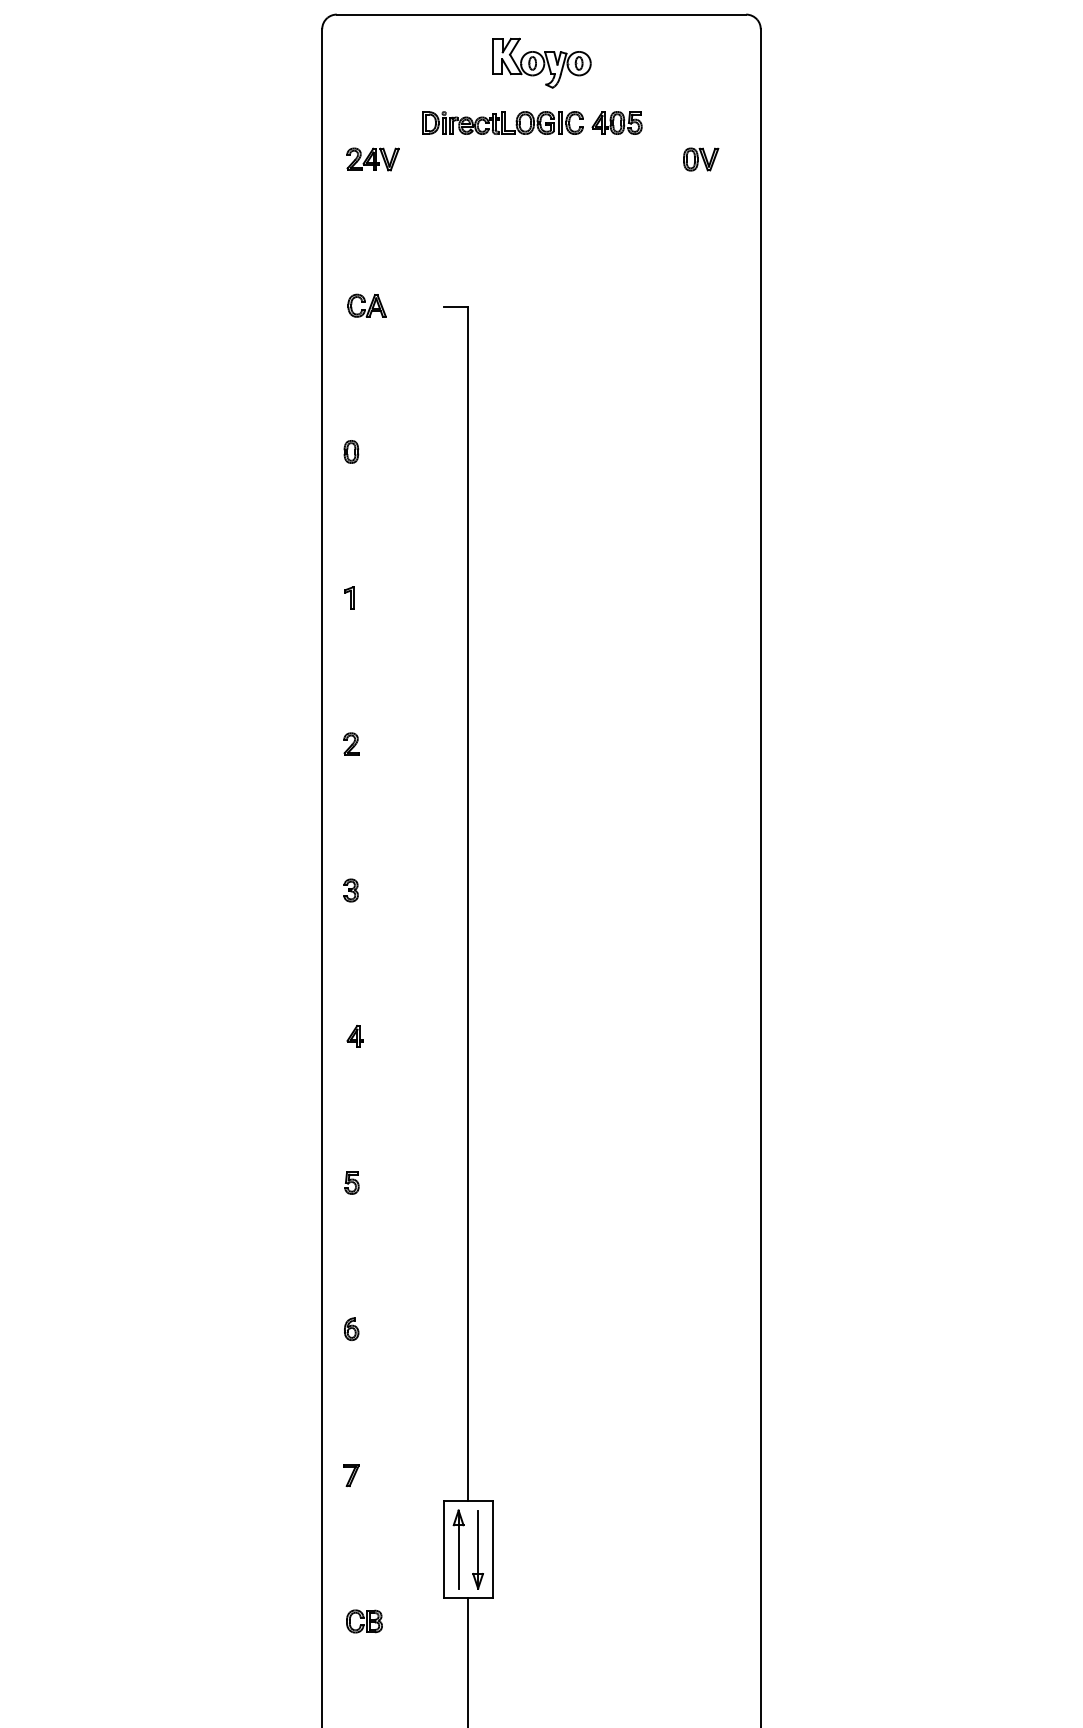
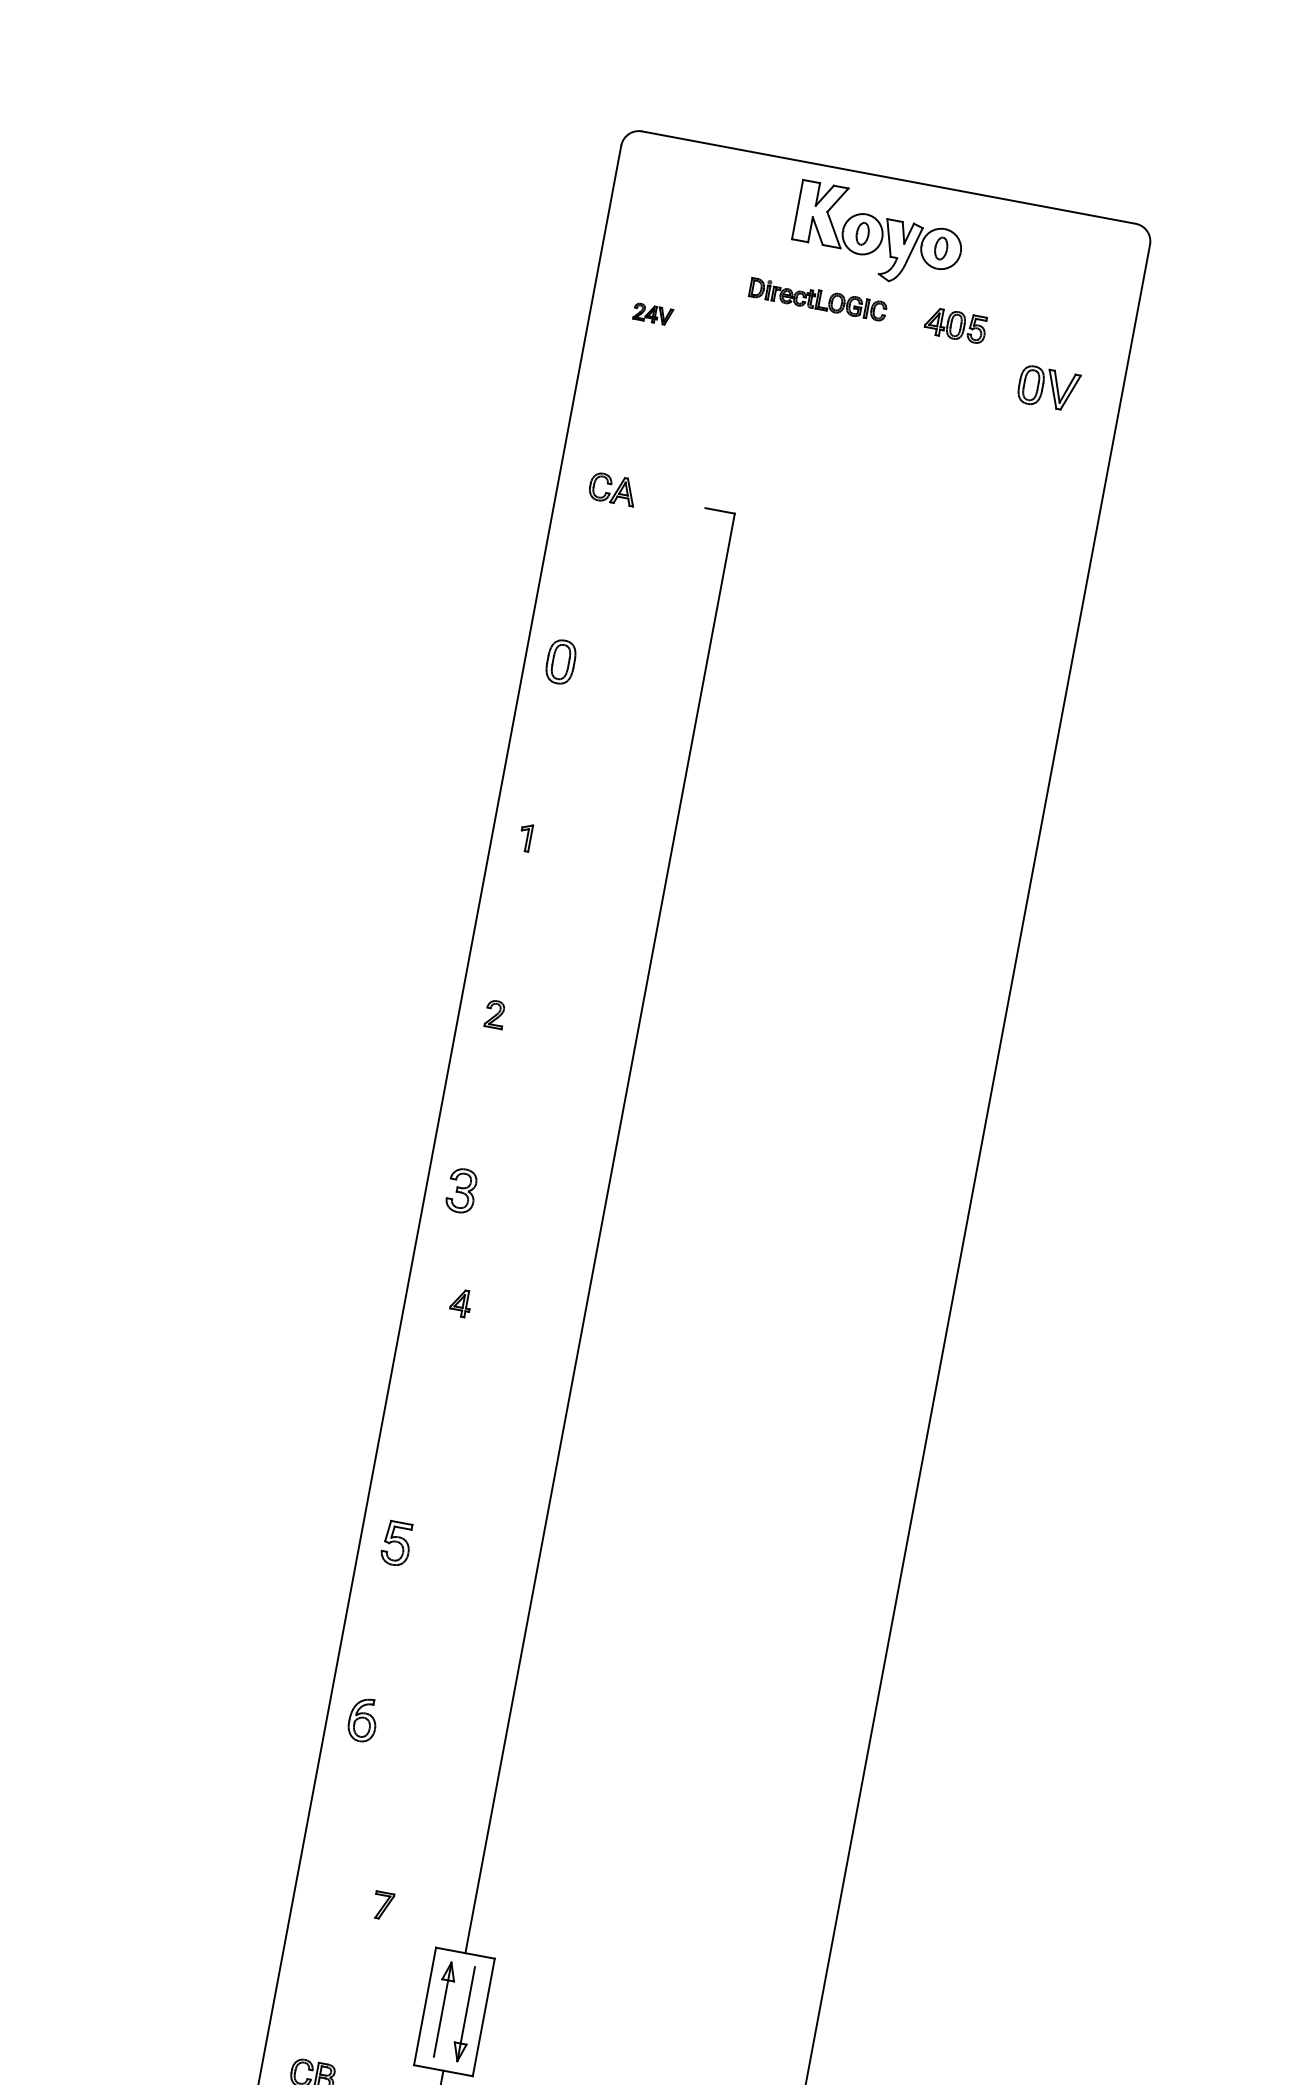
part: (541, 62) -> (878, 235), size x1.4
part: (502, 122) -> (817, 298), size x0.7
part: (372, 159) -> (652, 314), size x0.6
part: (701, 159) -> (1049, 388), size x1.4
part: (351, 451) -> (561, 661), size x1.6
part: (350, 890) -> (460, 1190), size x1.6
part: (354, 1036) -> (459, 1302), moved
part: (351, 1182) -> (396, 1542), size x1.6
part: (351, 1328) -> (363, 1718), size x1.6
part: (351, 1475) -> (383, 1906), moved

